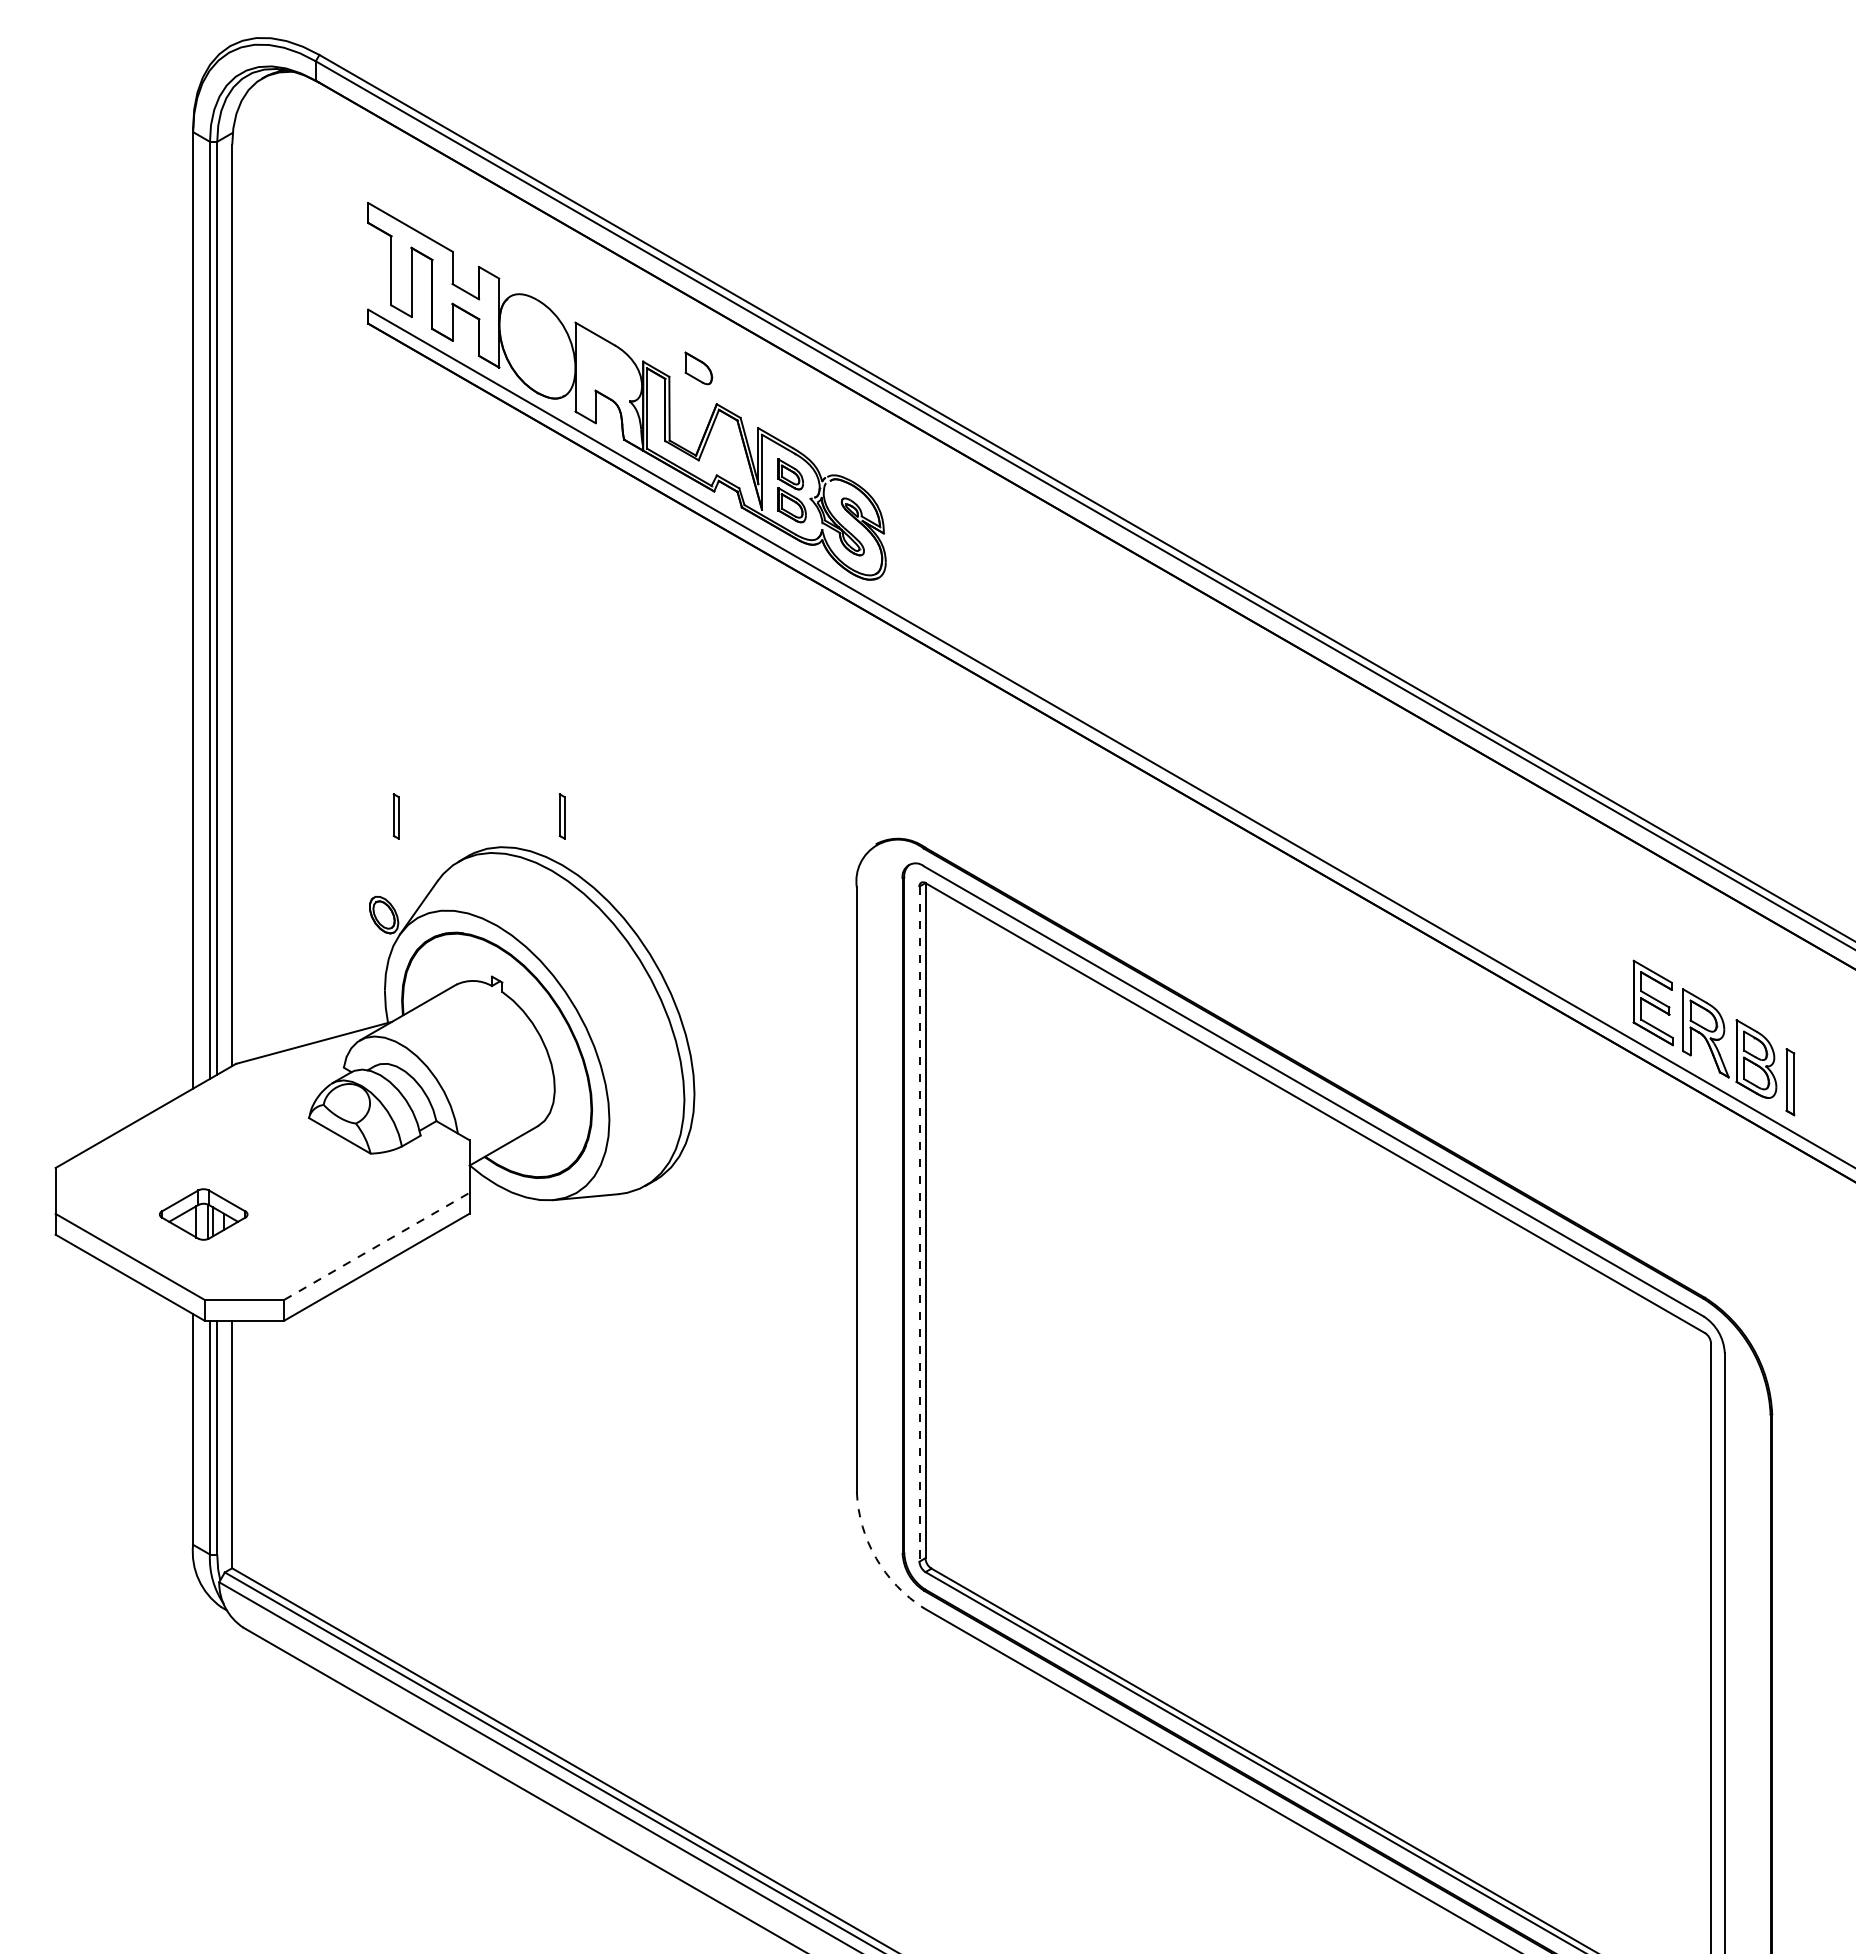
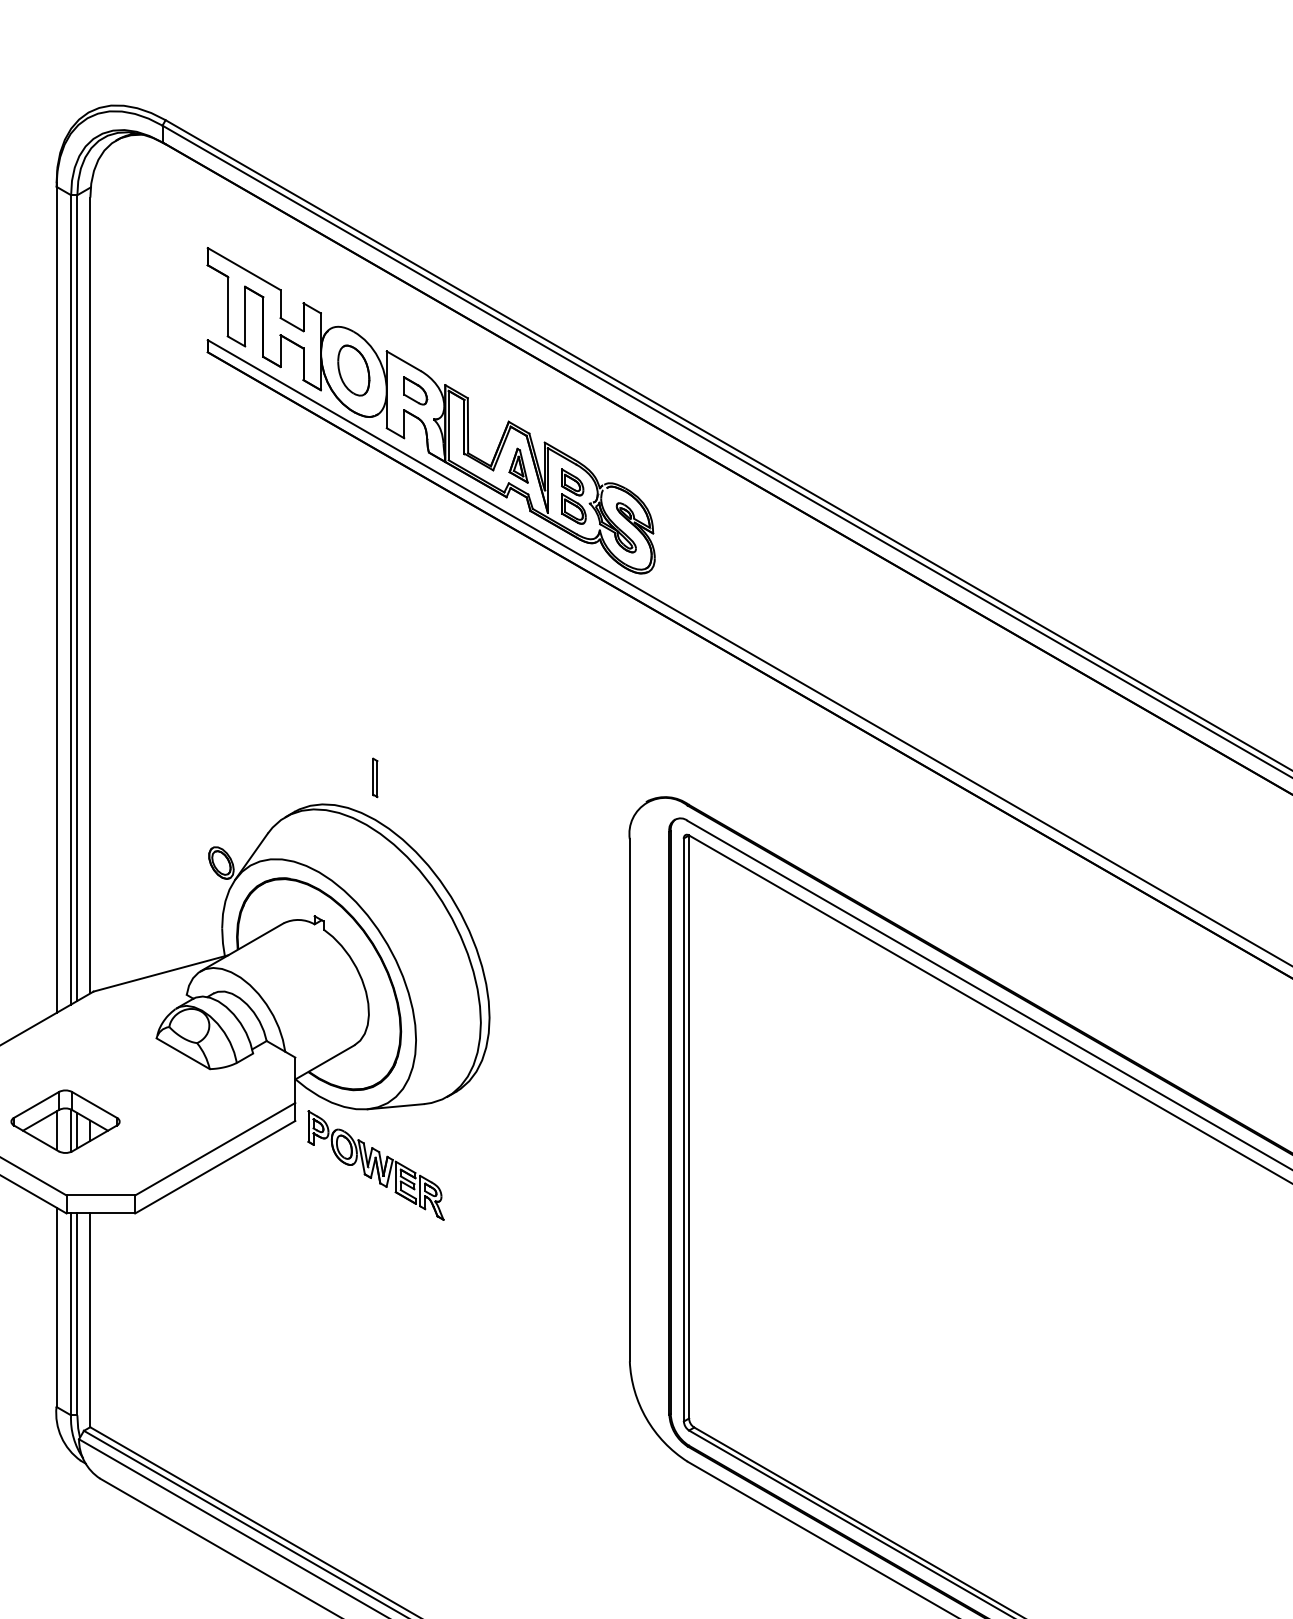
part: (537, 344) -> (353, 370), added
part: (698, 368) -> (415, 390), moved
part: (727, 454) -> (518, 465), added
part: (395, 816) -> (231, 777), removed
part: (203, 1214) -> (65, 1121), size x1.43
line: (919, 1224) -> (683, 1130), dashed -> solid
line: (377, 1246) -> (215, 1149), dashed -> solid
part: (562, 1265) -> (375, 1165), added
arc: (876, 1558) -> (646, 1418), dashed -> solid

